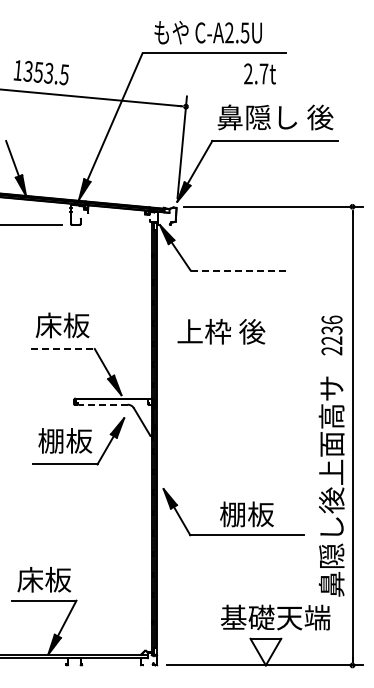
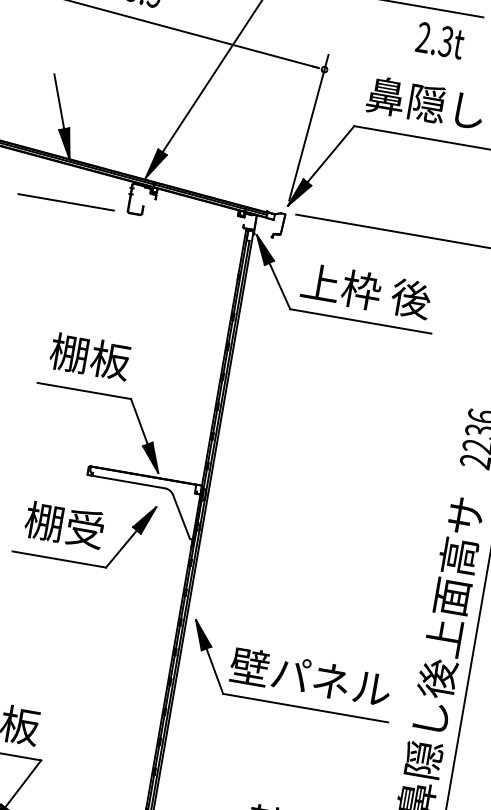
text: (263, 73) -> (445, 40), 2.7t -> 2.3t
line: (239, 270) -> (361, 321), dashed -> solid
text: (48, 325) -> (69, 353), 床板 -> 棚板
text: (221, 331) -> (366, 290), moved
line: (63, 349) -> (85, 391), dashed -> solid
line: (102, 404) -> (128, 481), dashed -> solid
text: (79, 440) -> (85, 528), 棚板 -> 棚受
text: (246, 514) -> (310, 677), 棚板 -> 壁パネル

